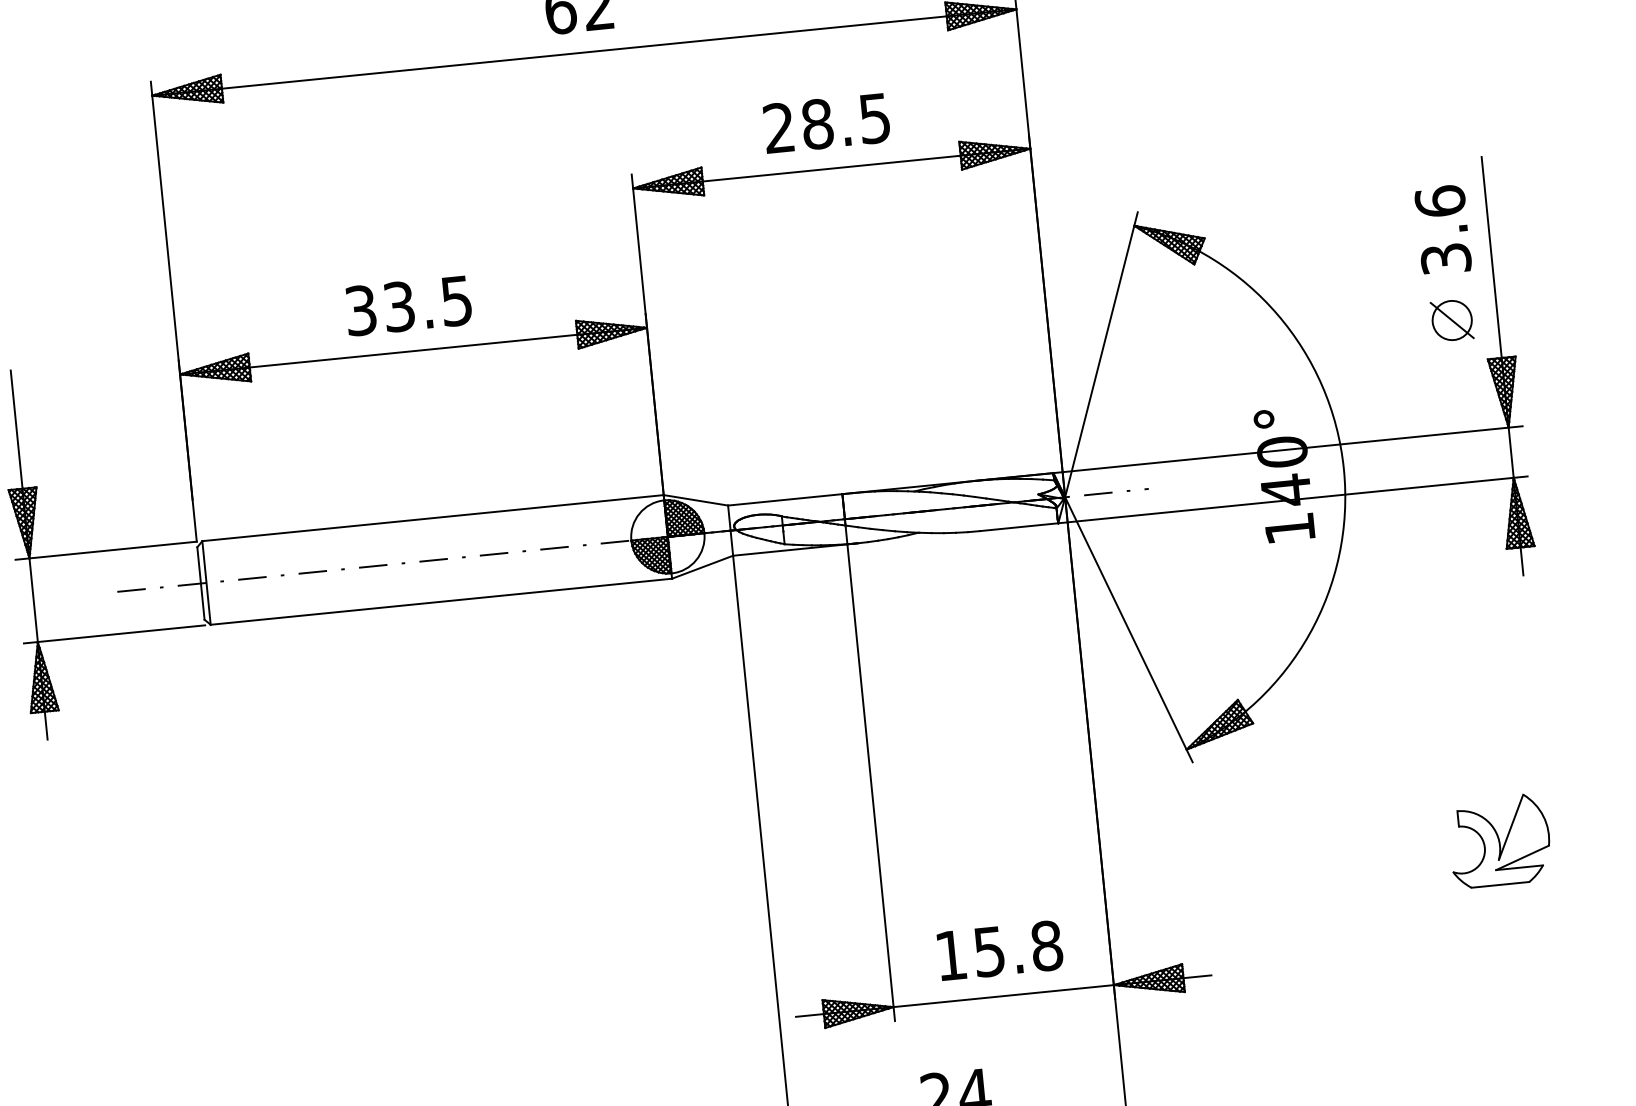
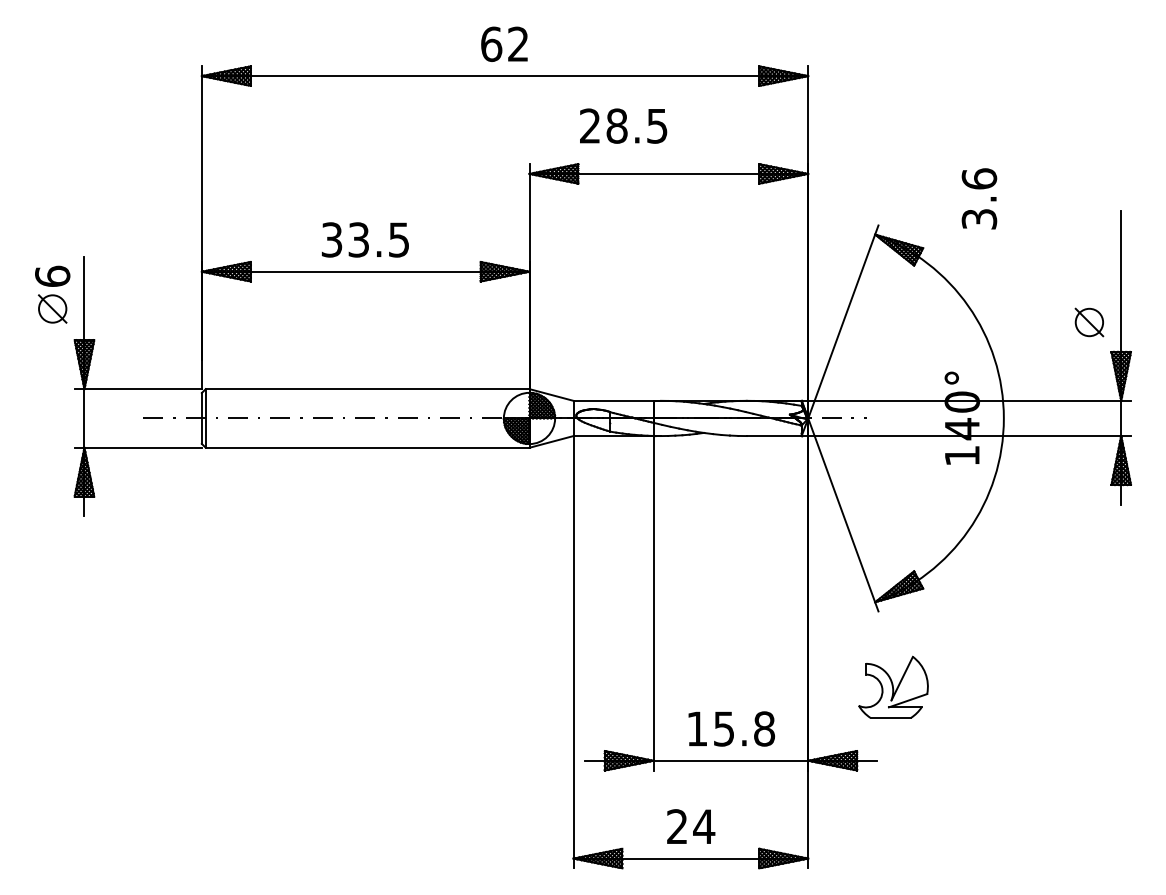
text: (826, 122) -> (623, 125), moved
text: (1443, 229) -> (979, 198), moved
part: (1499, 839) -> (893, 686), moved

